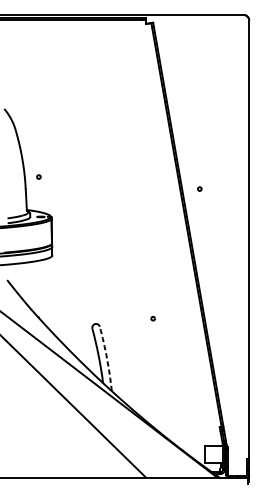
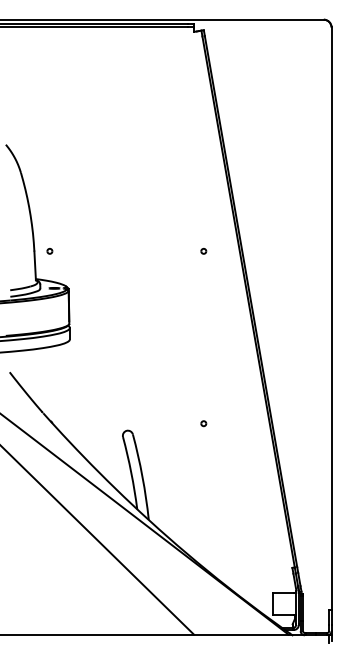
part: (38, 177) -> (49, 251), moved
part: (199, 188) -> (203, 250), moved
arc: (107, 358) -> (142, 476), dashed -> solid

